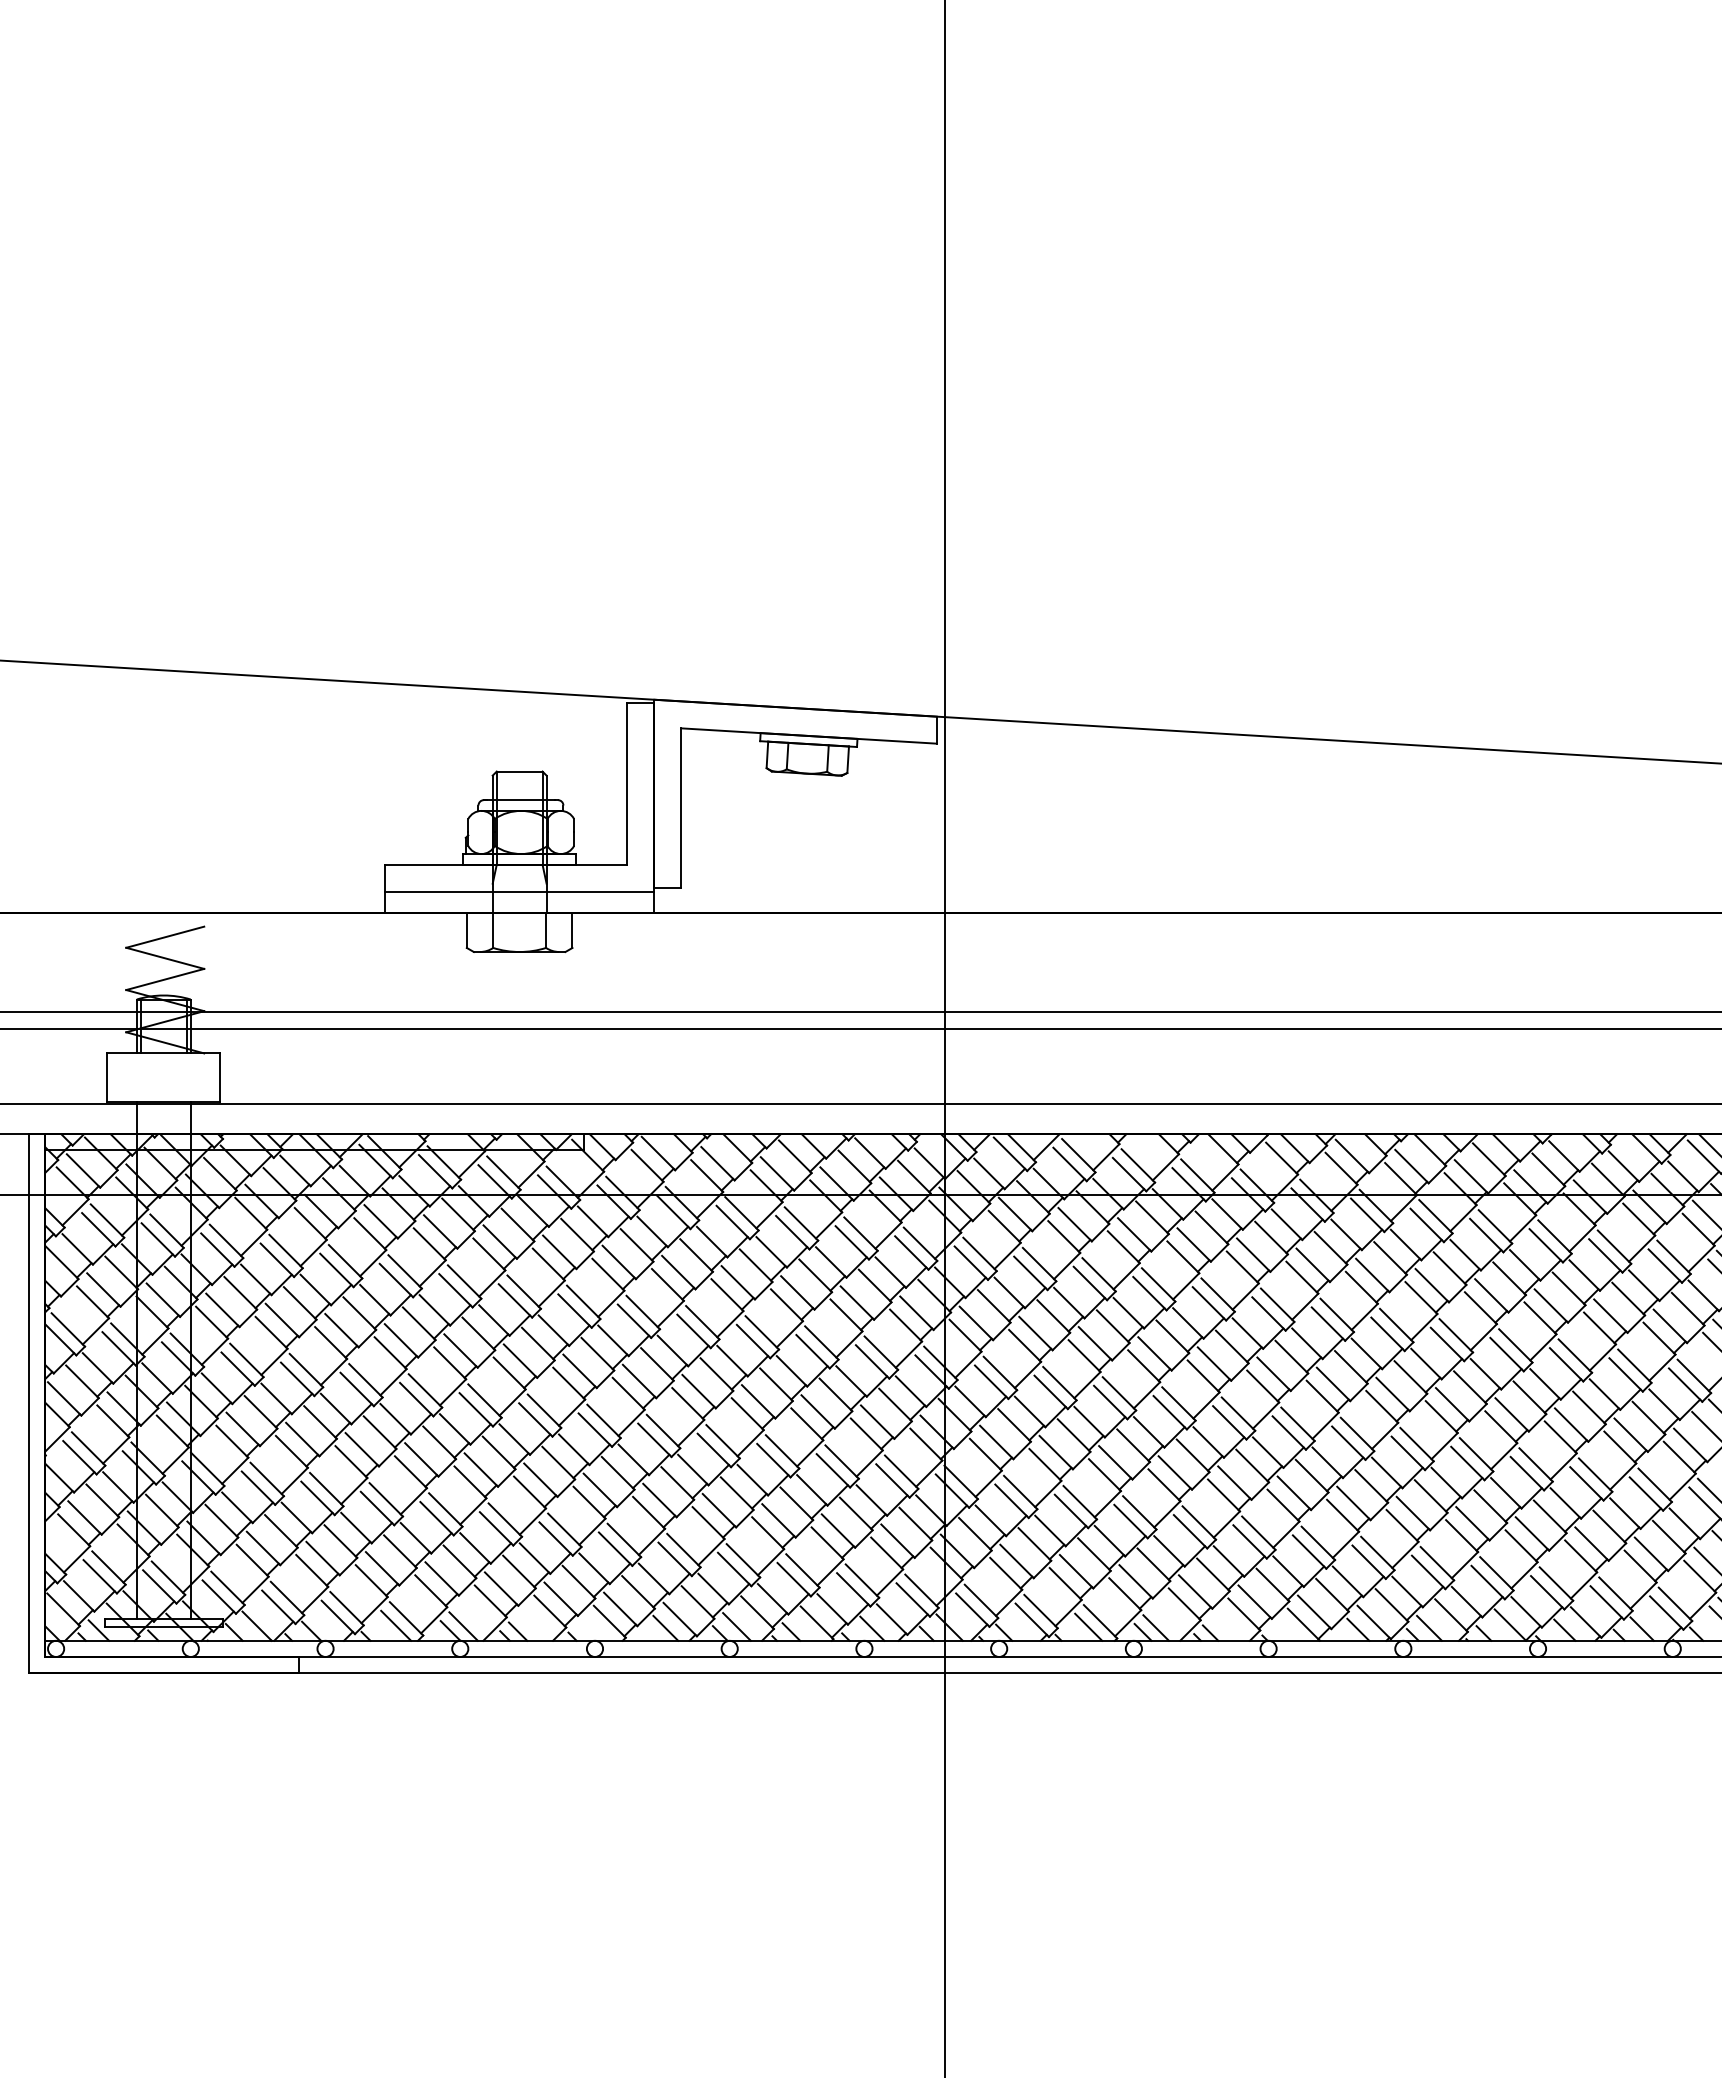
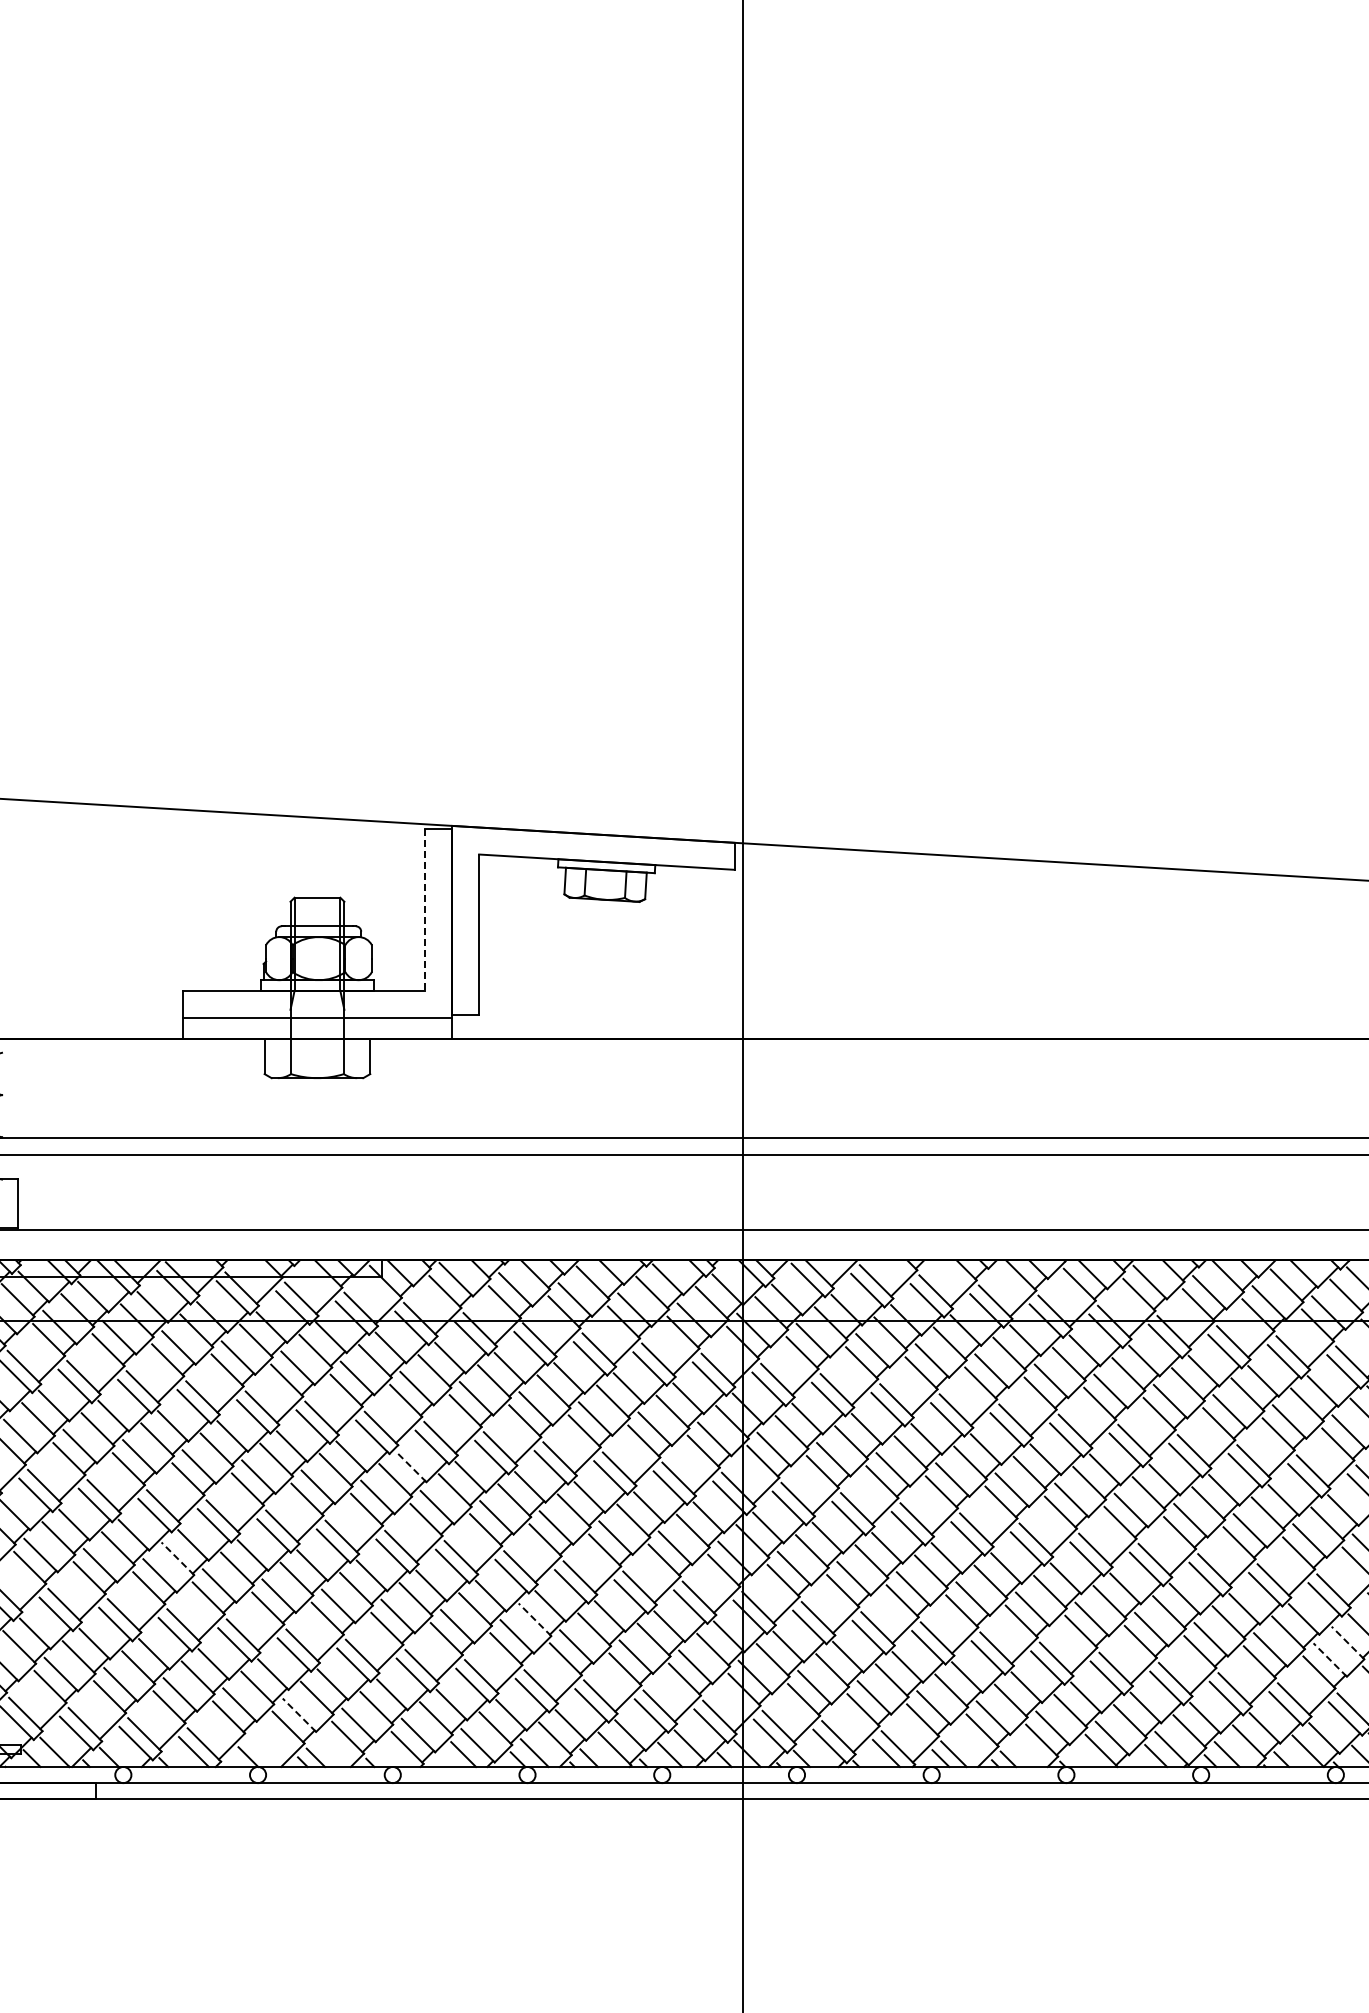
line: (627, 783) -> (425, 909), solid -> dashed
line: (613, 1340) -> (411, 1466), solid -> dashed
line: (379, 1432) -> (177, 1558), solid -> dashed
line: (736, 1493) -> (534, 1619), solid -> dashed
line: (1549, 1516) -> (1347, 1642), solid -> dashed
line: (1532, 1533) -> (1330, 1659), solid -> dashed
line: (501, 1589) -> (299, 1715), solid -> dashed
line: (463, 1626) -> (261, 1752), removed

